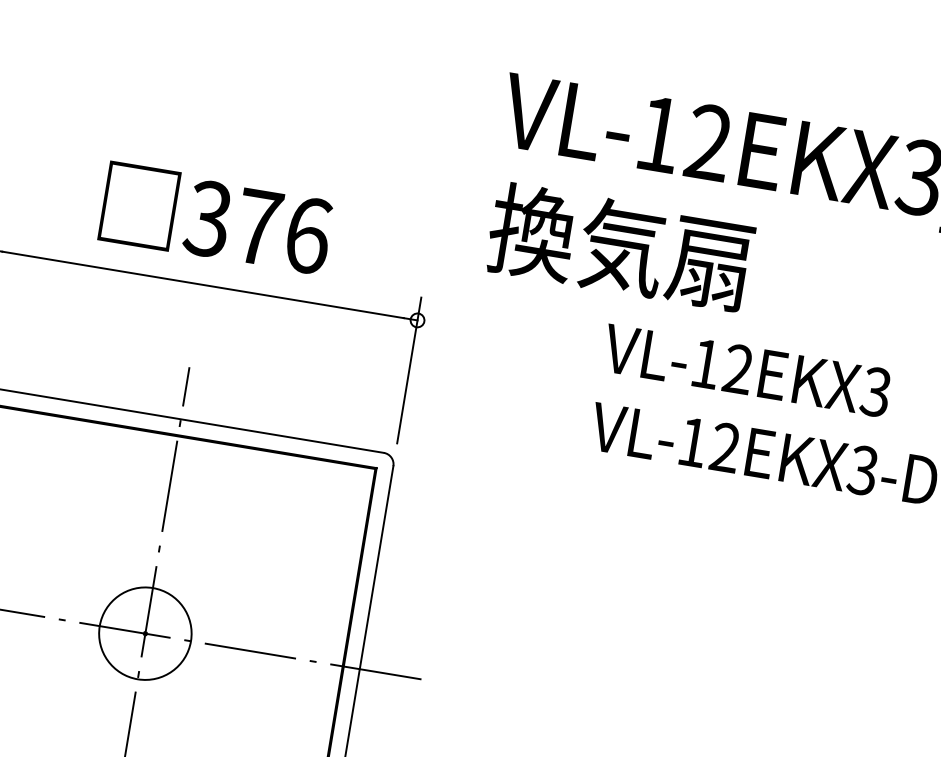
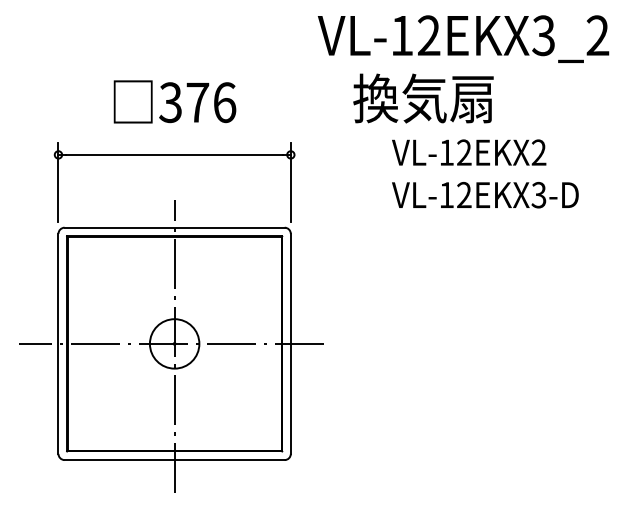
text: (215, 217) -> (174, 101), moved
text: (620, 247) -> (423, 98), moved
text: (875, 391) -> (538, 152), VL-12EKX3 -> VL-12EKX2

